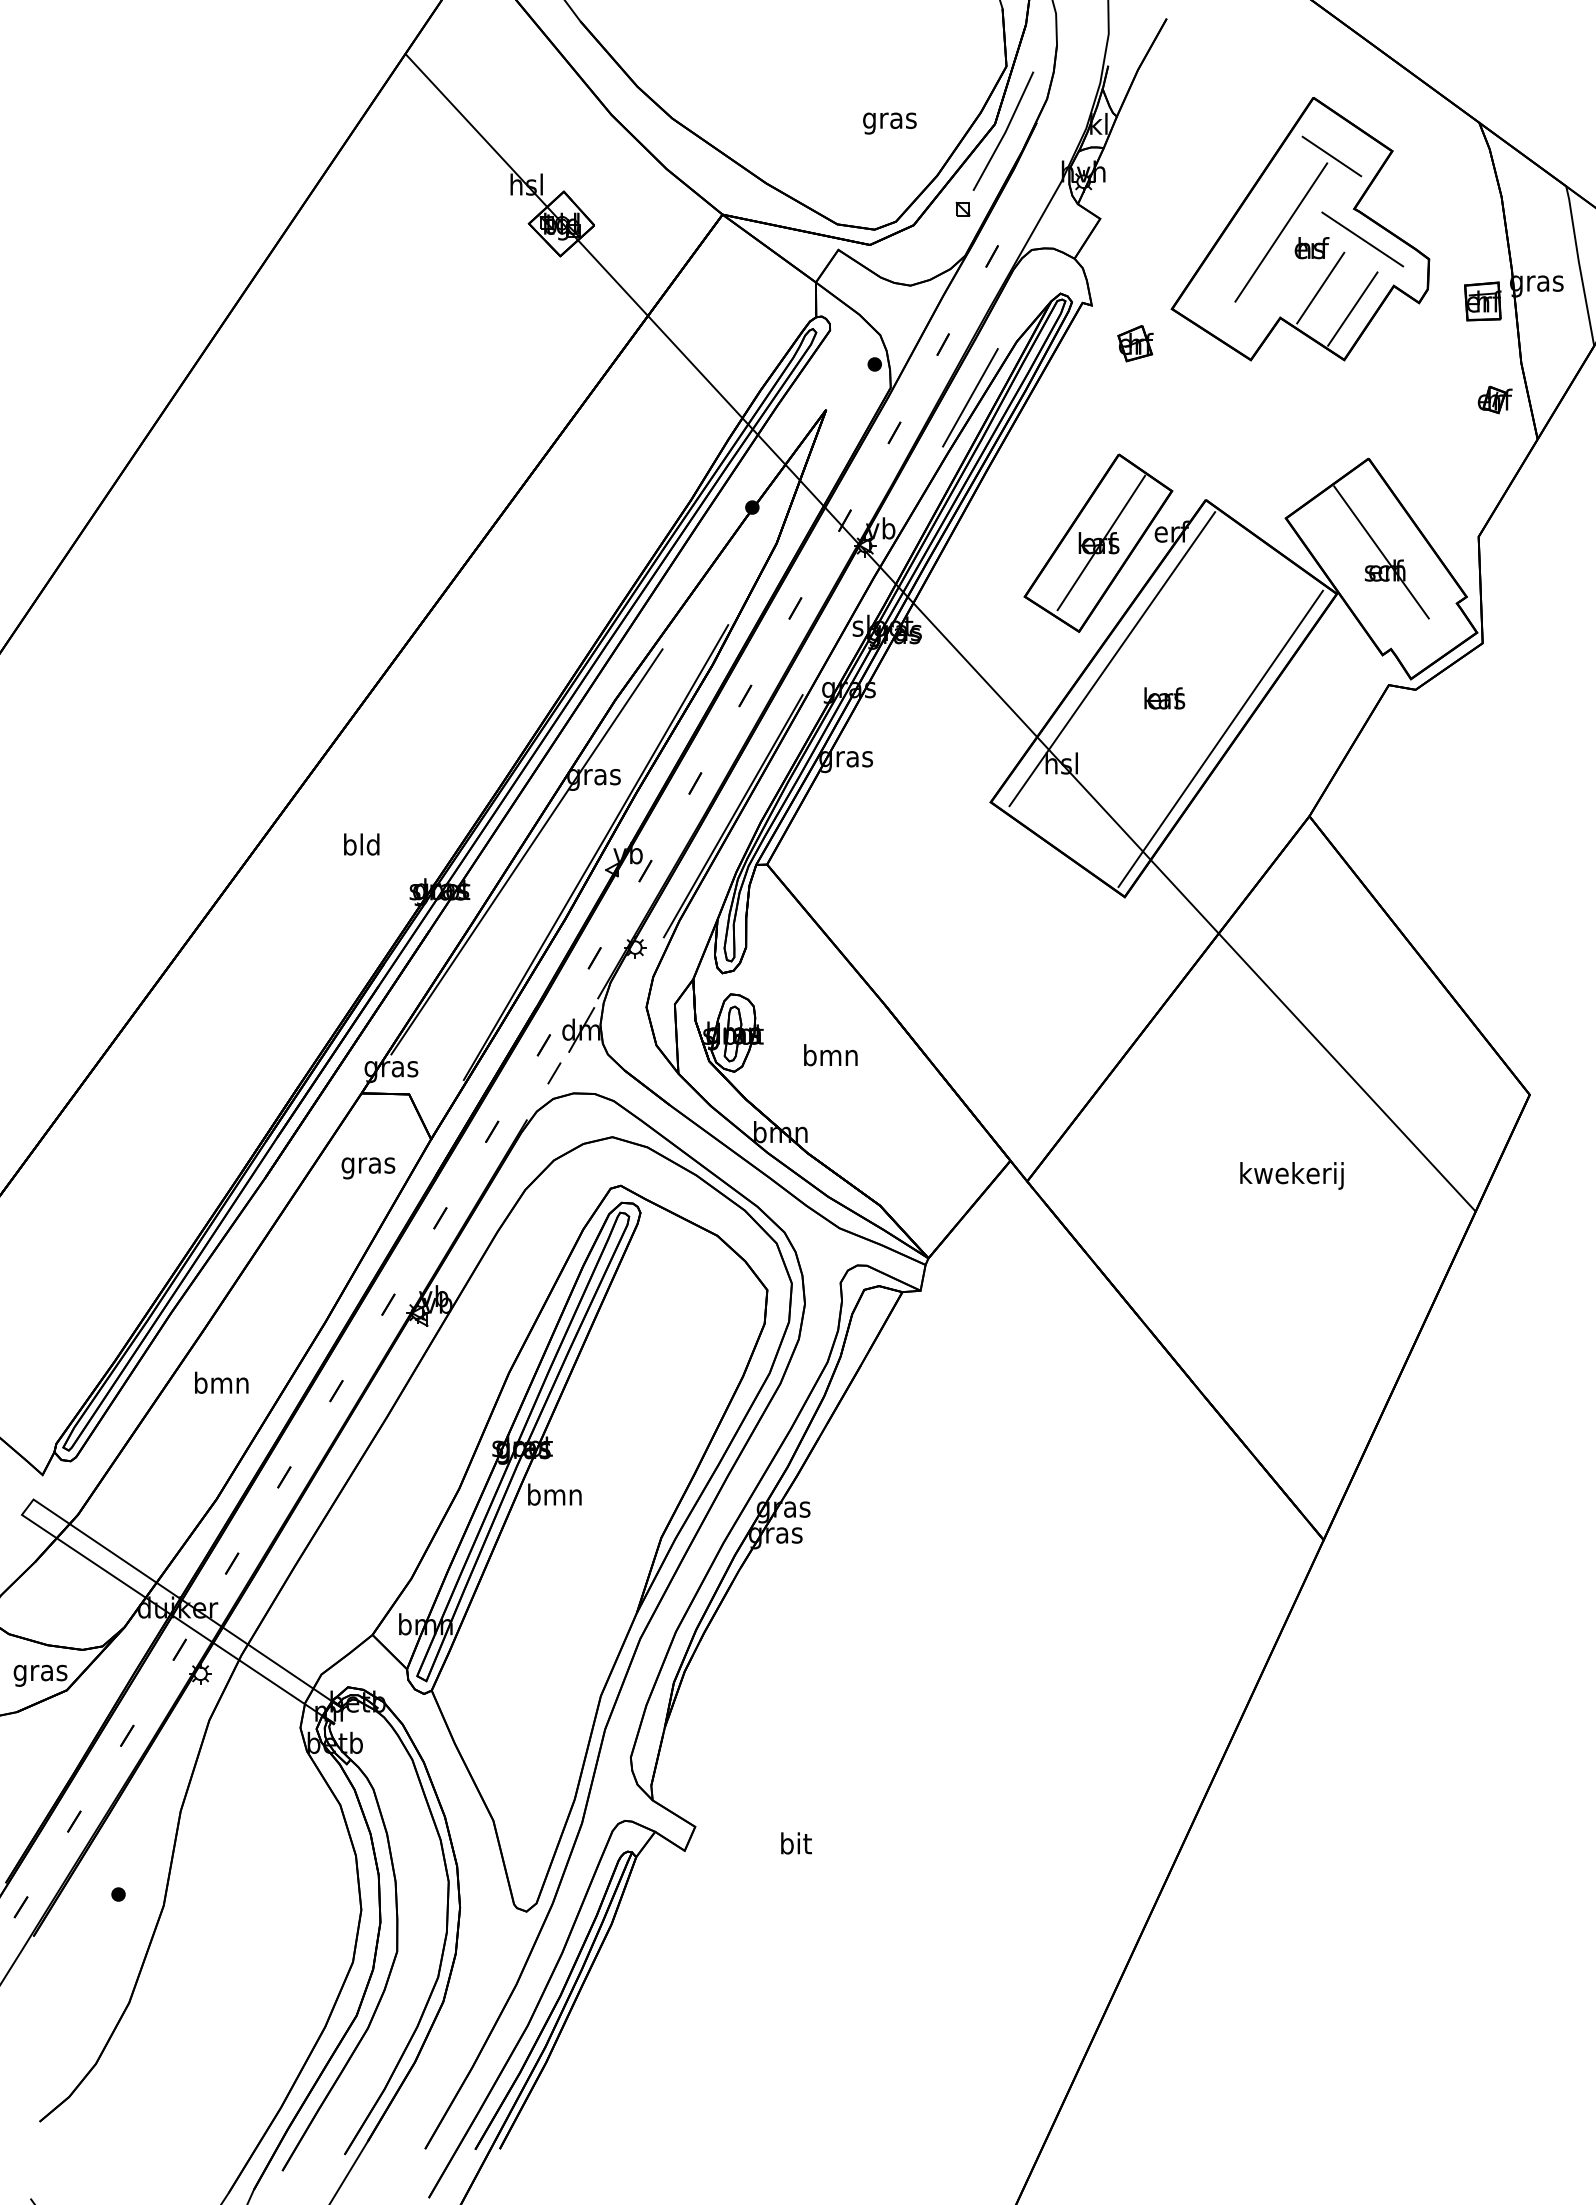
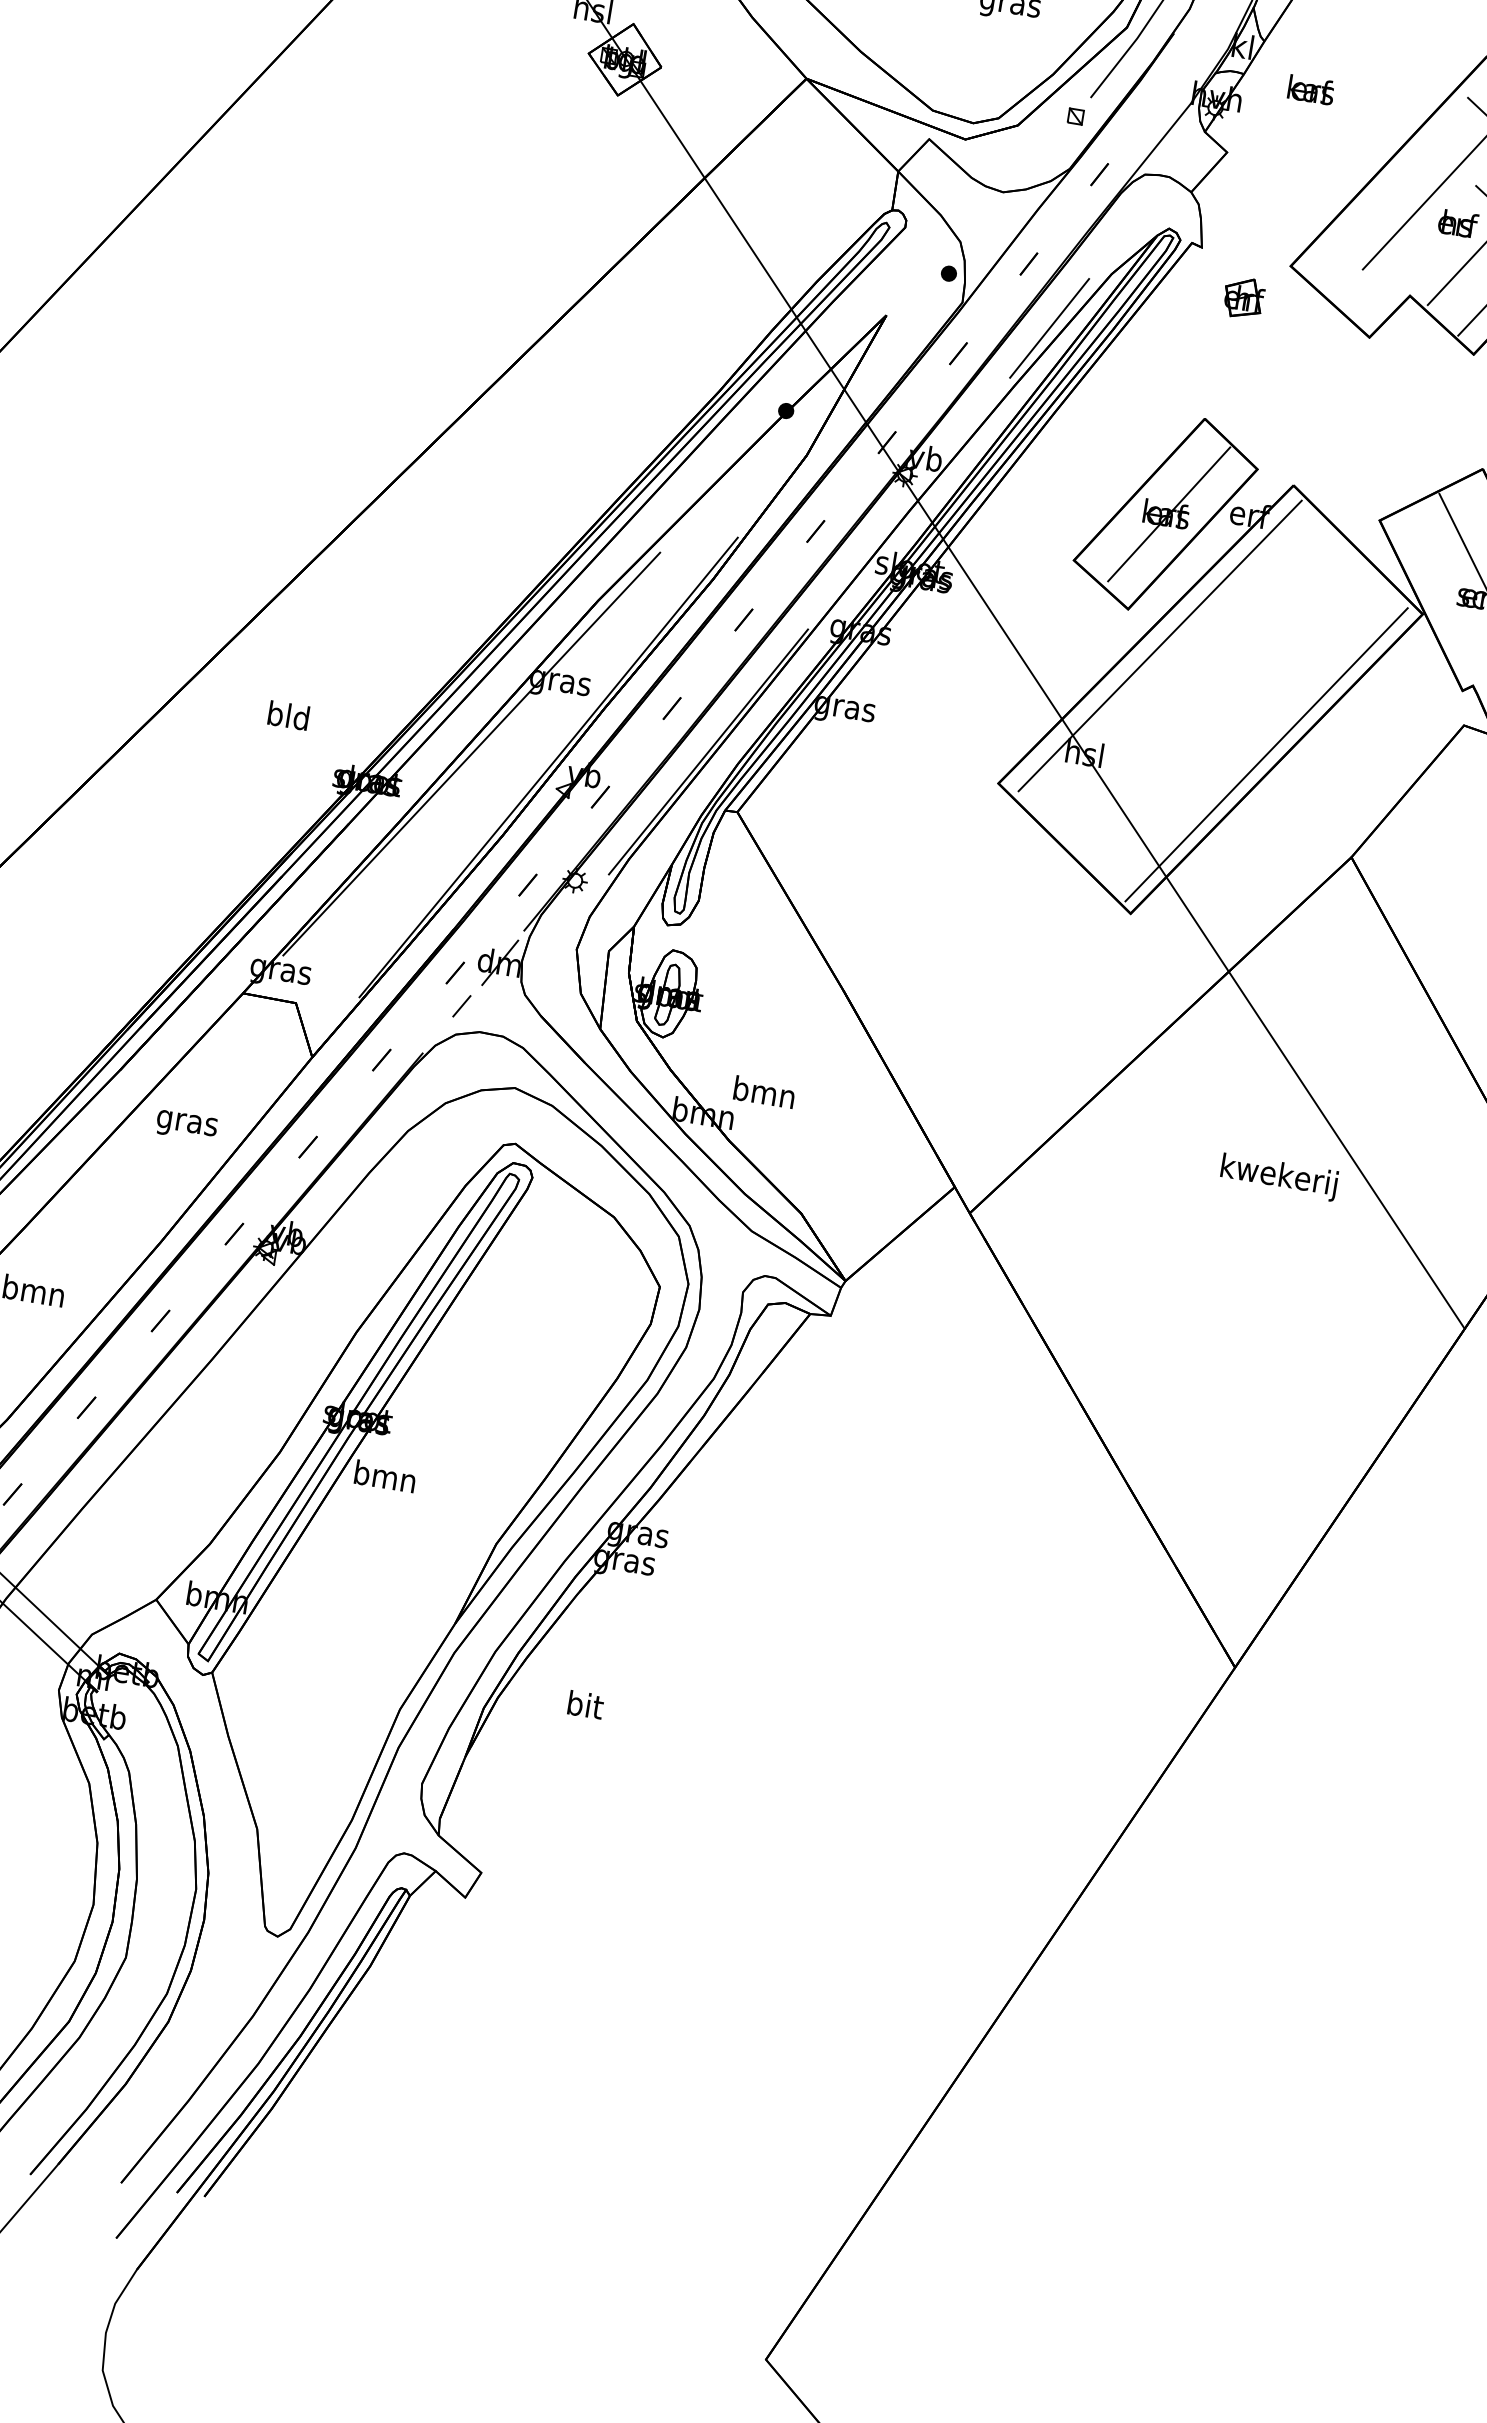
text: (1164, 698) -> (1310, 90), moved
text: (830, 1055) -> (764, 1092), moved
text: (368, 1168) -> (186, 1126), moved
text: (1291, 1175) -> (1278, 1176), moved
text: (796, 1843) -> (585, 1705), moved

